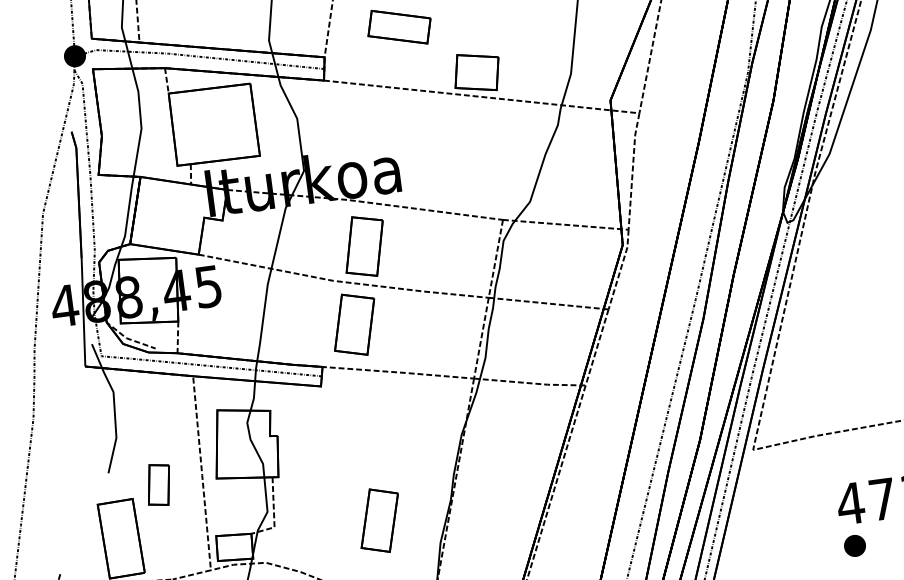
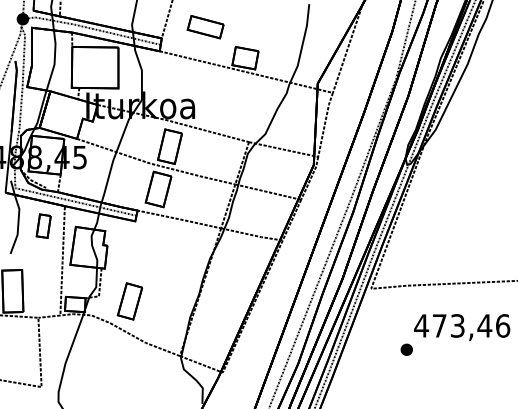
part: (158, 483) -> (43, 225), moved
part: (378, 520) -> (129, 301), moved
part: (854, 545) -> (406, 349), moved

